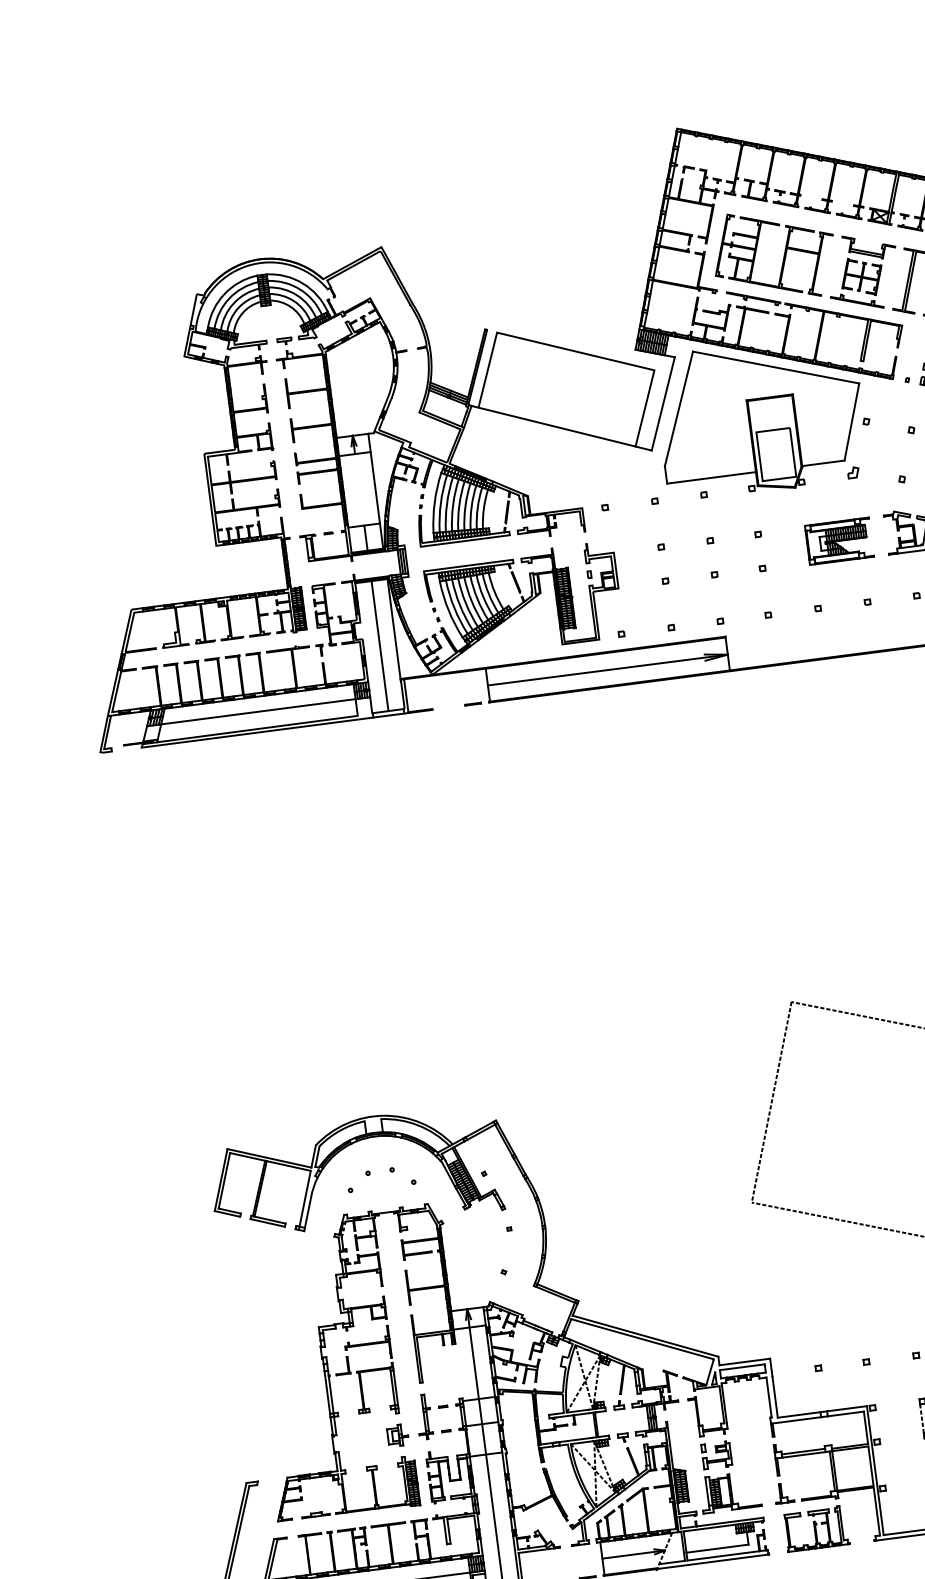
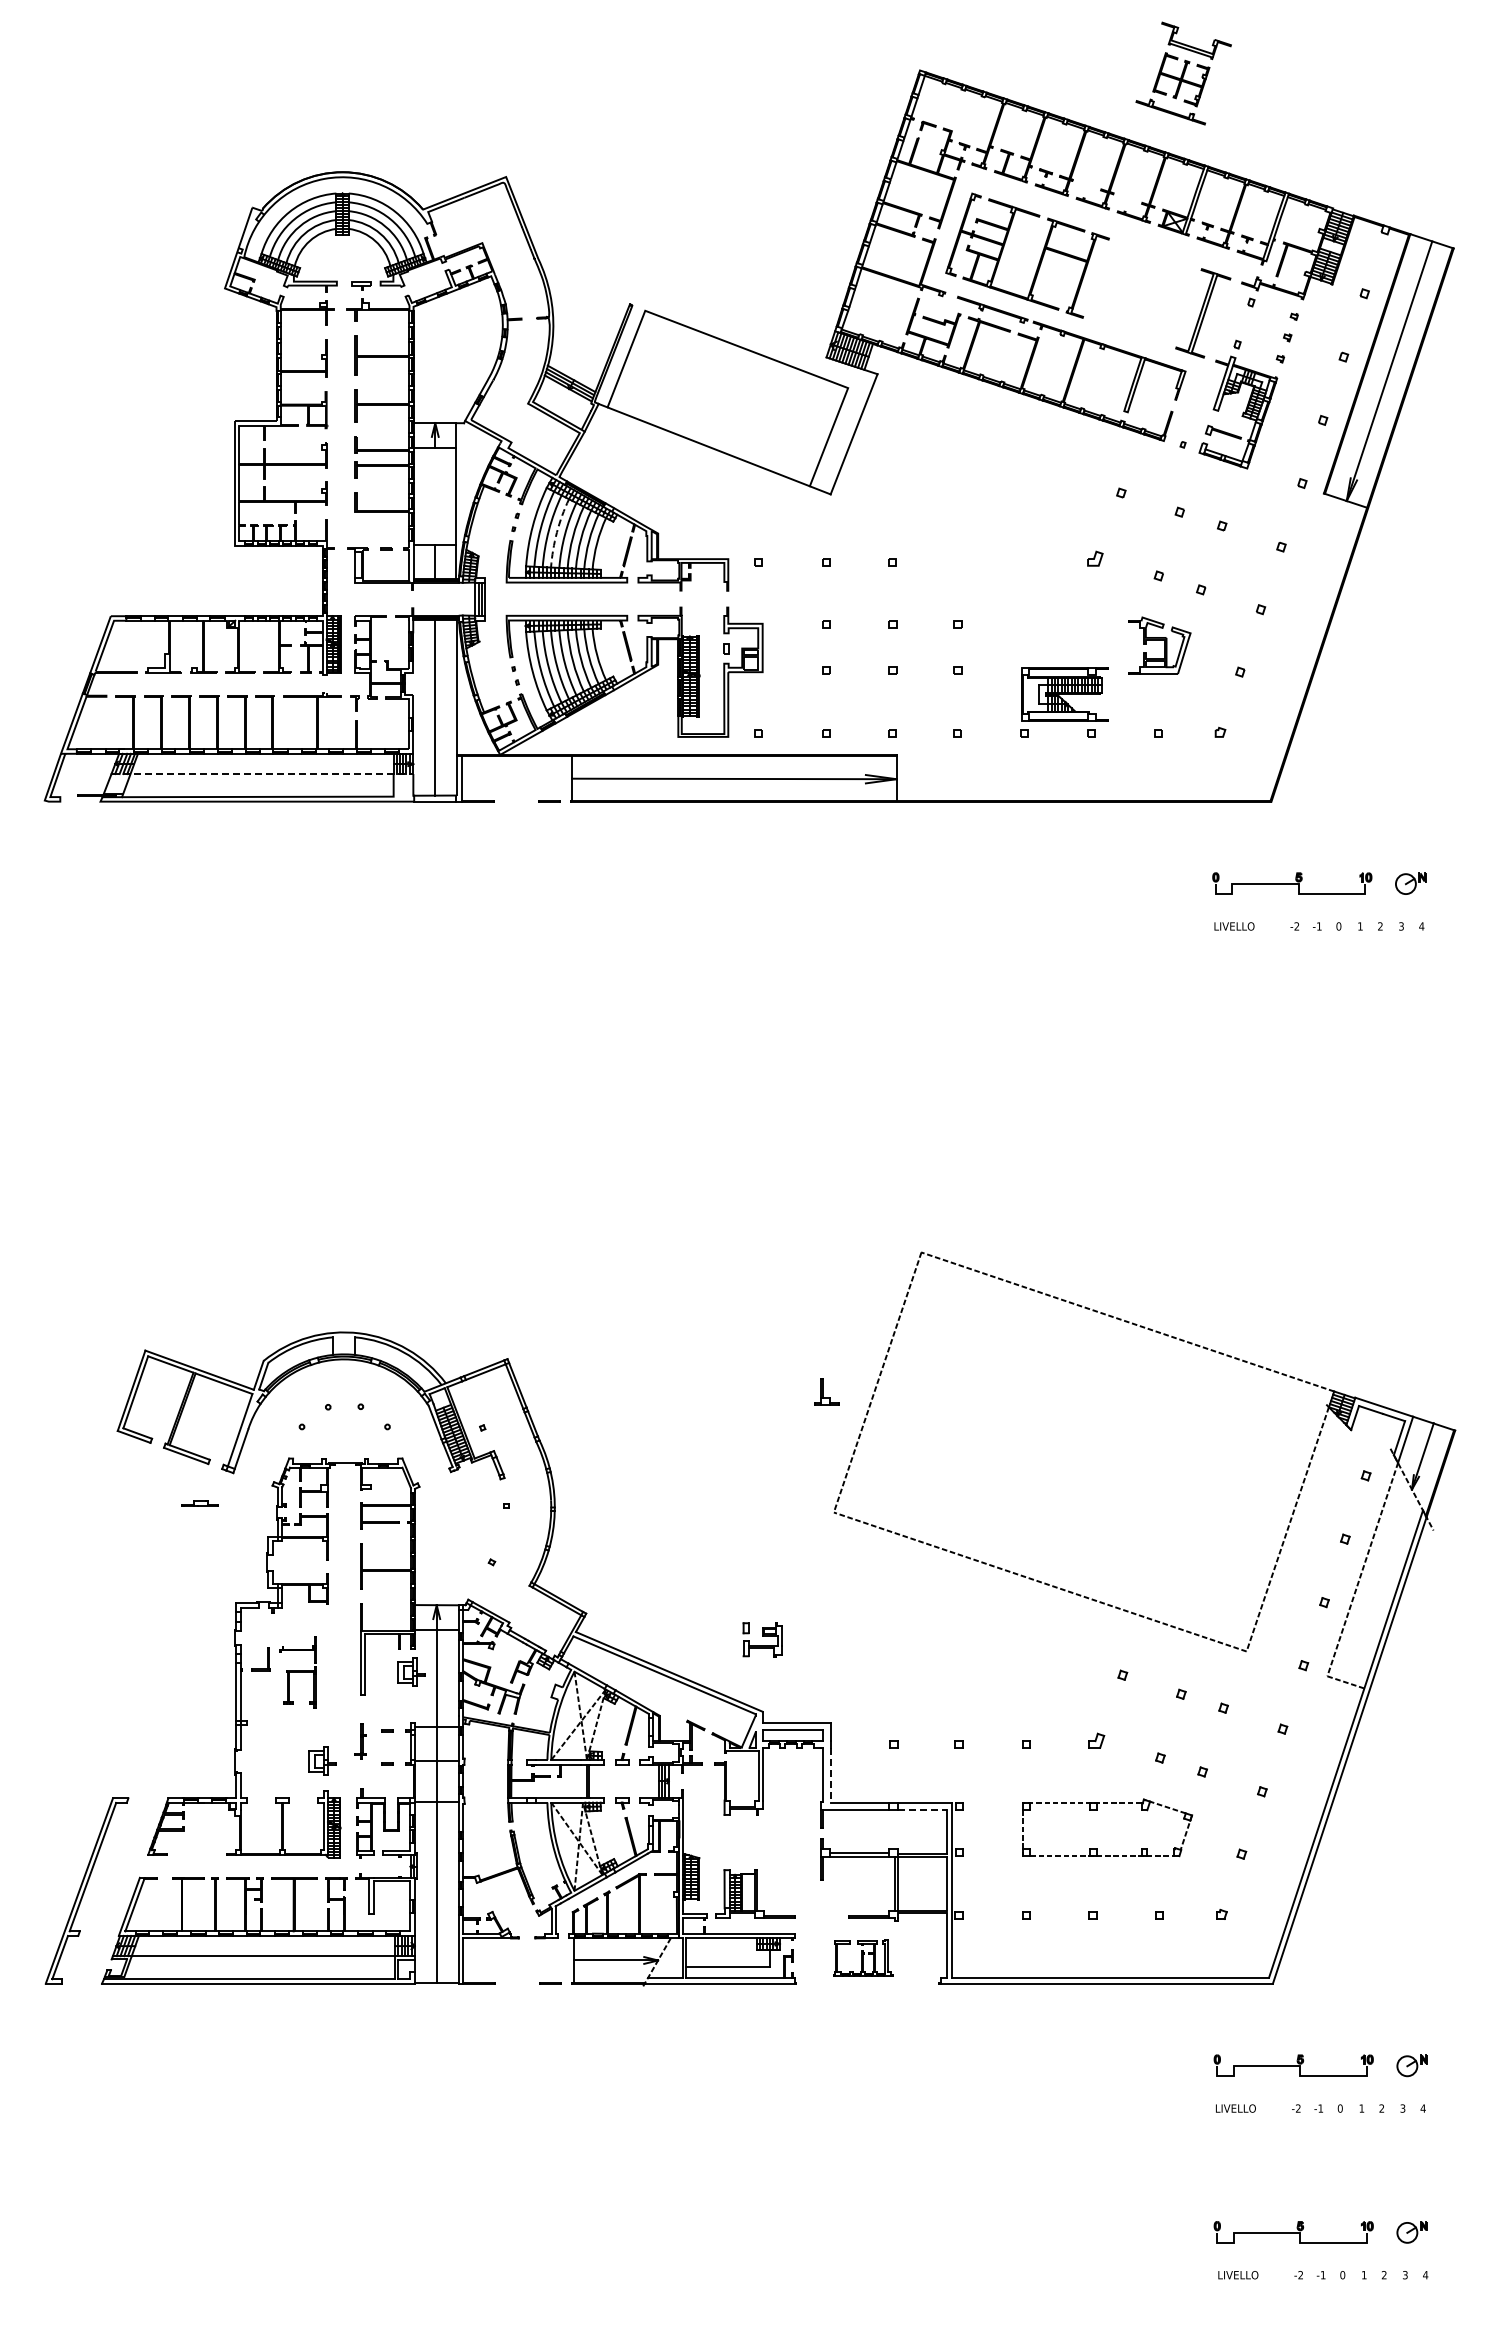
part: (862, 272) -> (1183, 73), moved
part: (760, 416) -> (981, 468), removed
arc: (452, 505) -> (556, 532), solid -> dashed
part: (839, 541) -> (1064, 694), moved
line: (258, 712) -> (262, 774), solid -> dashed
part: (454, 1360) -> (411, 1671), added
part: (370, 1372) -> (297, 1672), size x0.6
line: (775, 1397) -> (831, 1775), solid -> dashed
line: (845, 1414) -> (922, 1810), solid -> dashed
part: (423, 1417) -> (360, 1741), size x0.6
part: (716, 1455) -> (762, 1639), moved
part: (783, 1493) -> (826, 1391), moved
part: (315, 1514) -> (199, 1503), moved
part: (816, 1528) -> (863, 1957), size x0.7

